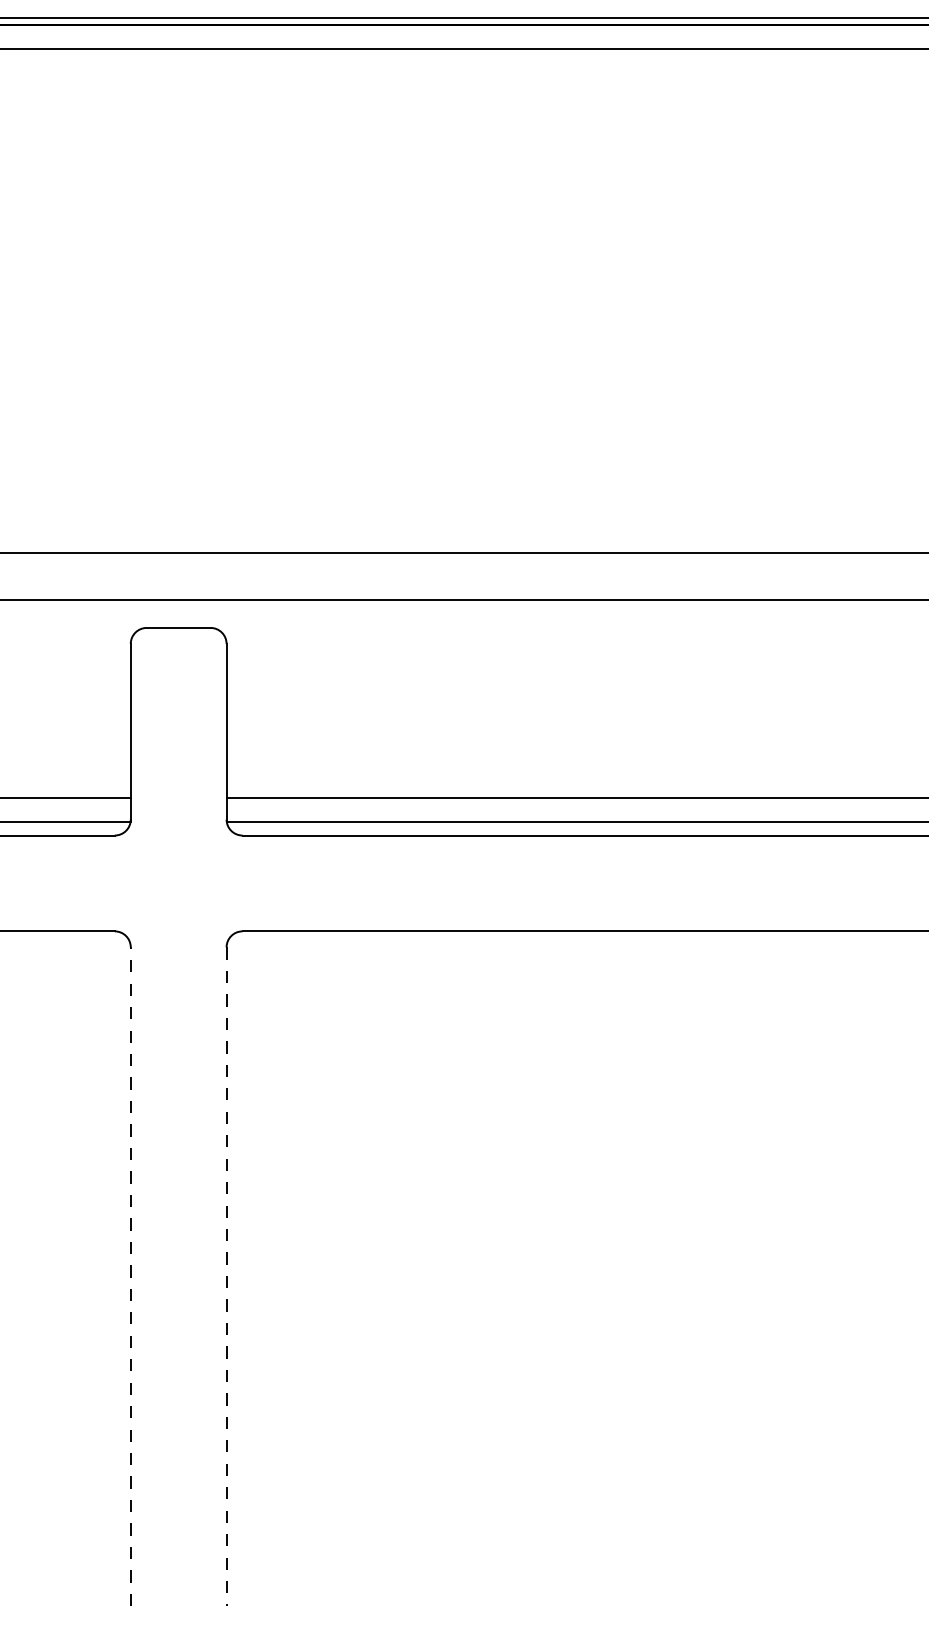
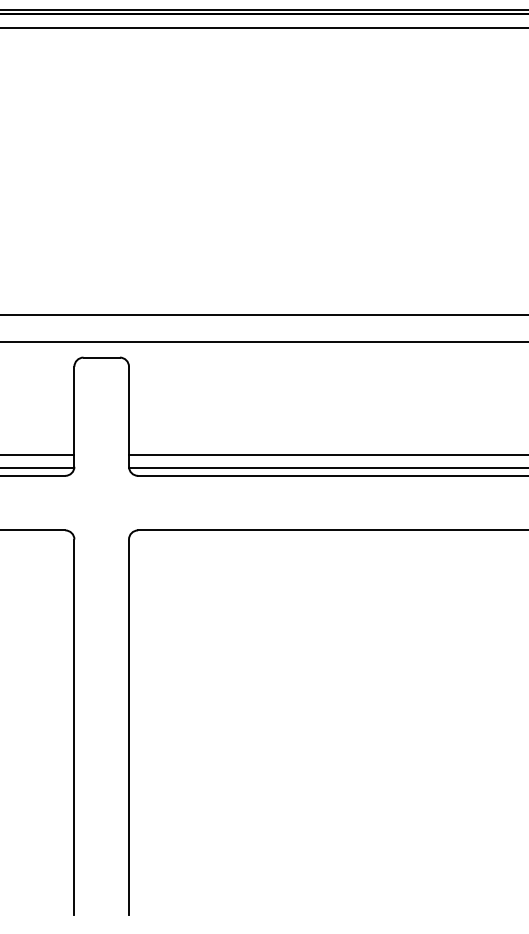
line: (130, 1277) -> (74, 727), dashed -> solid
line: (227, 1277) -> (129, 727), dashed -> solid

